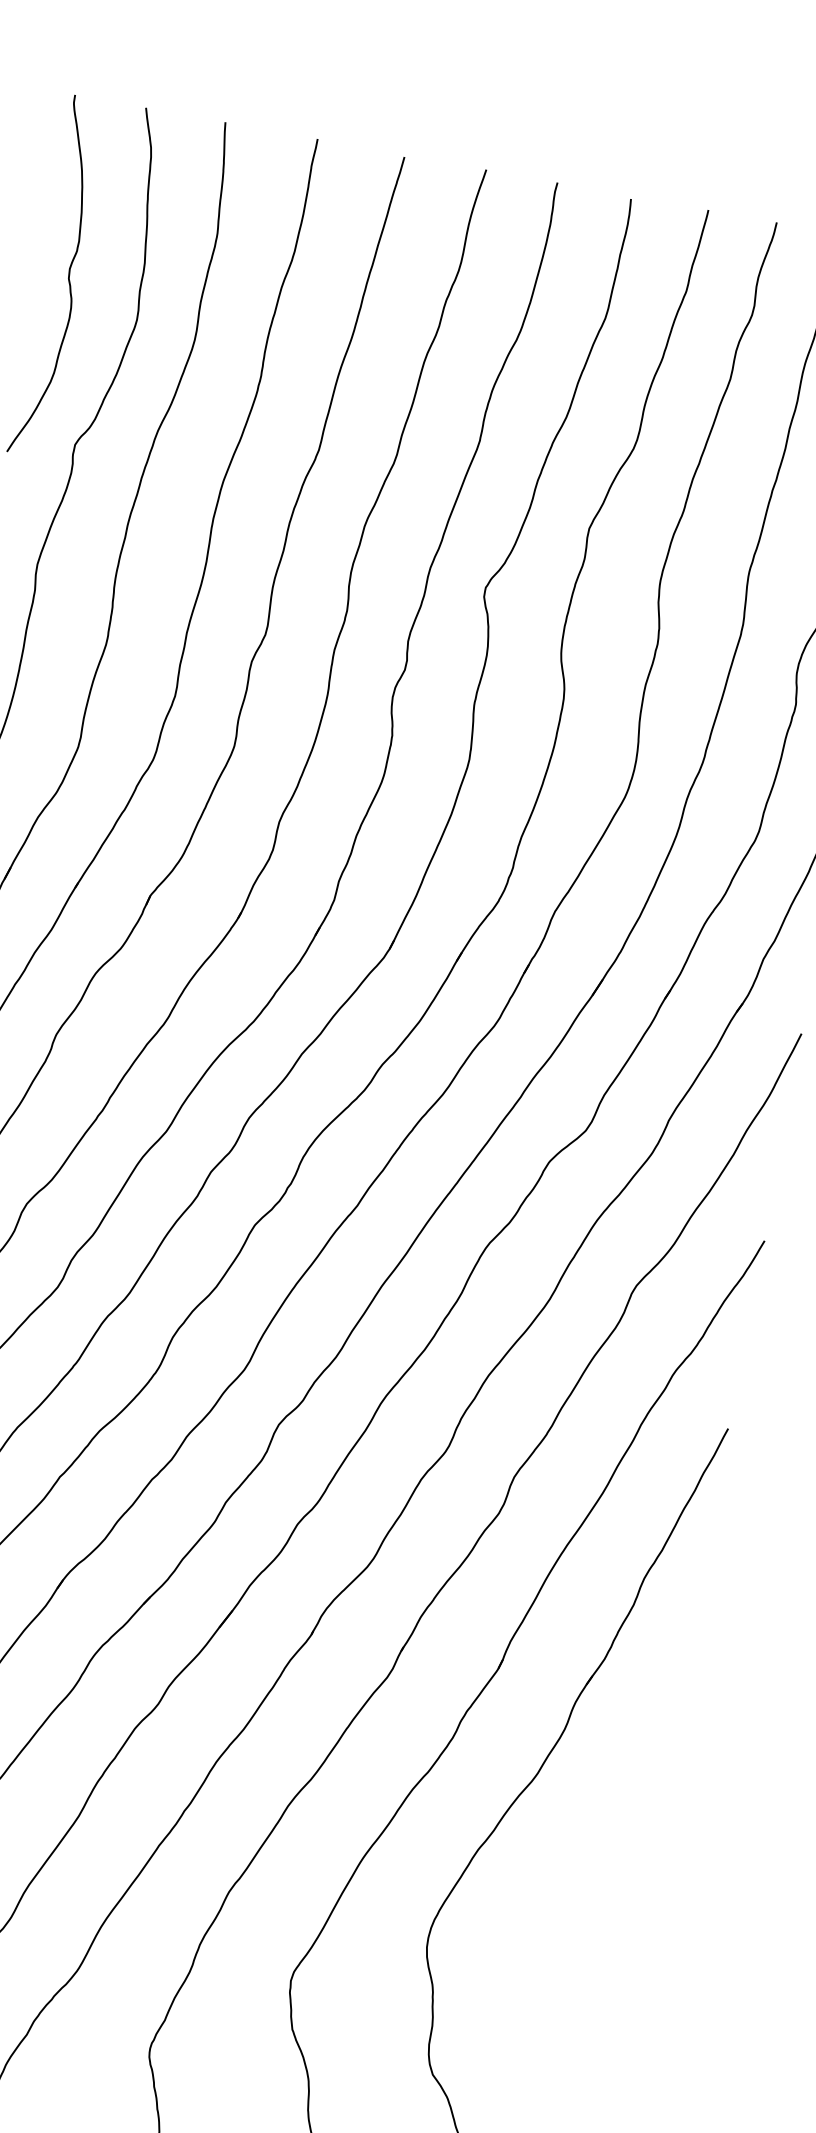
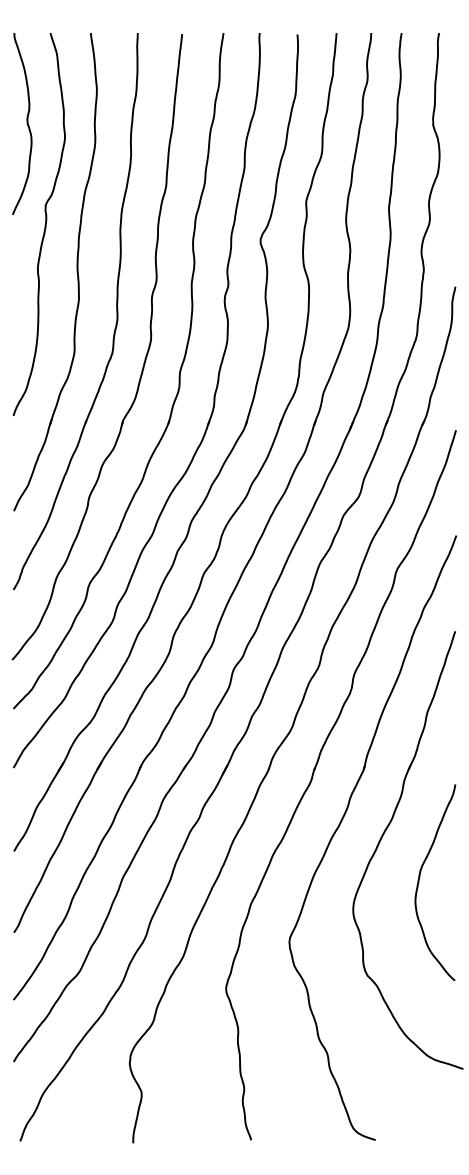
curve: (571, 1900) -> (420, 877), added

